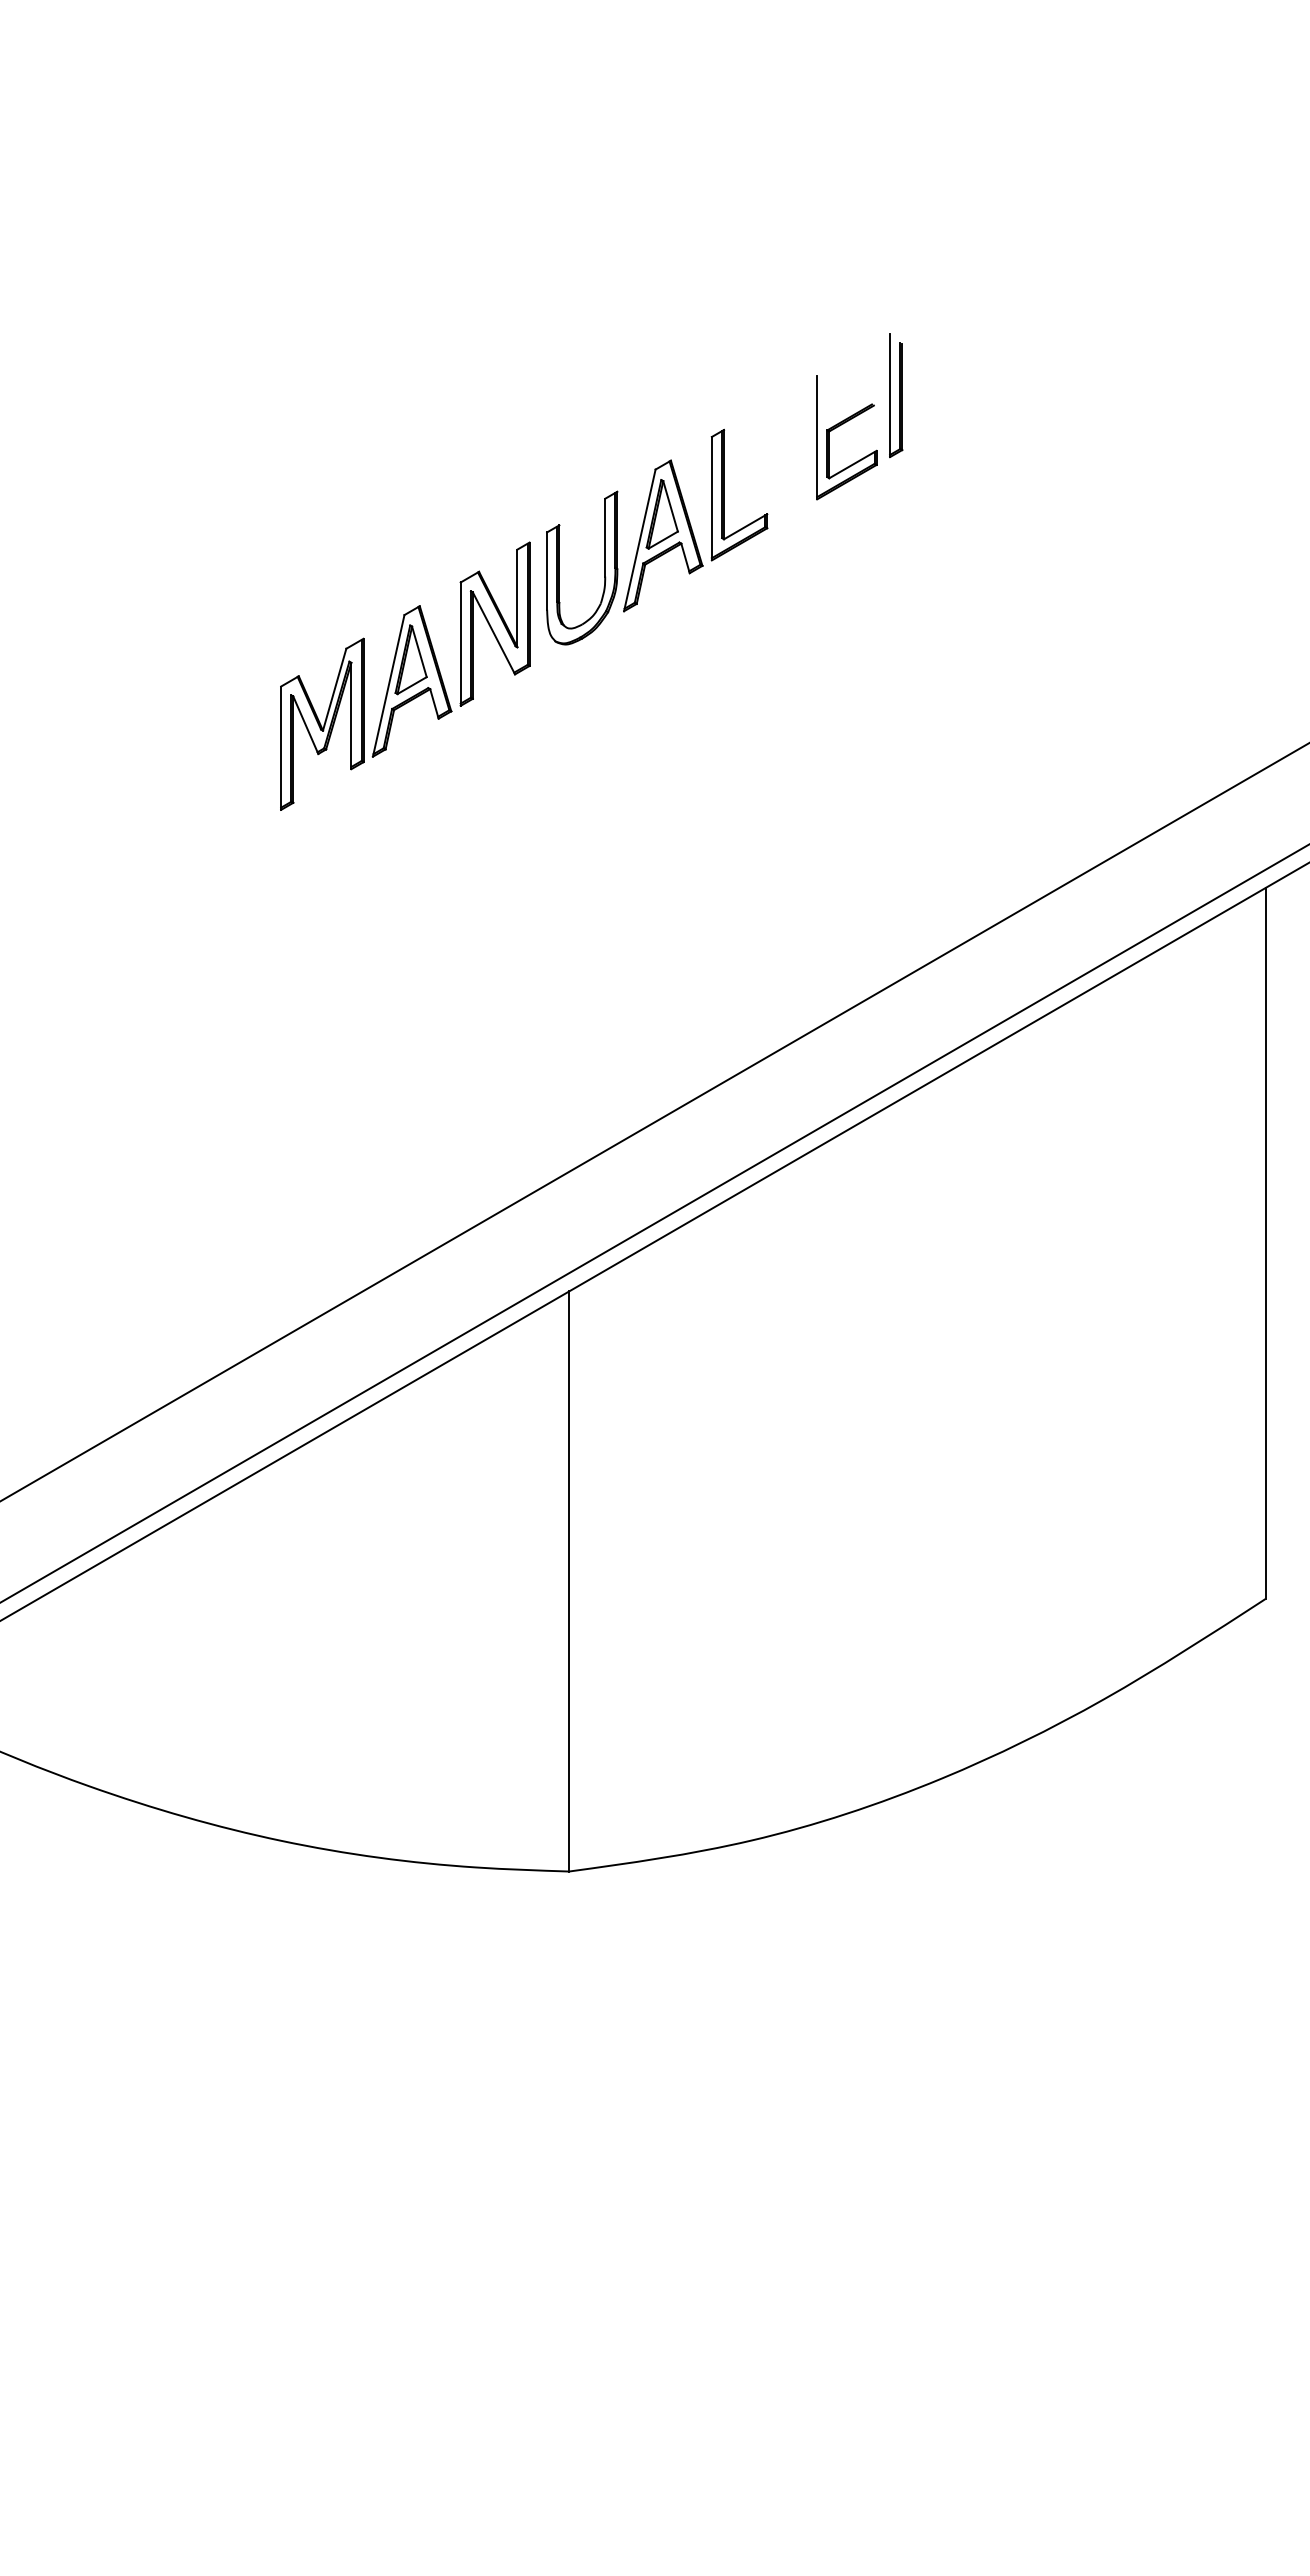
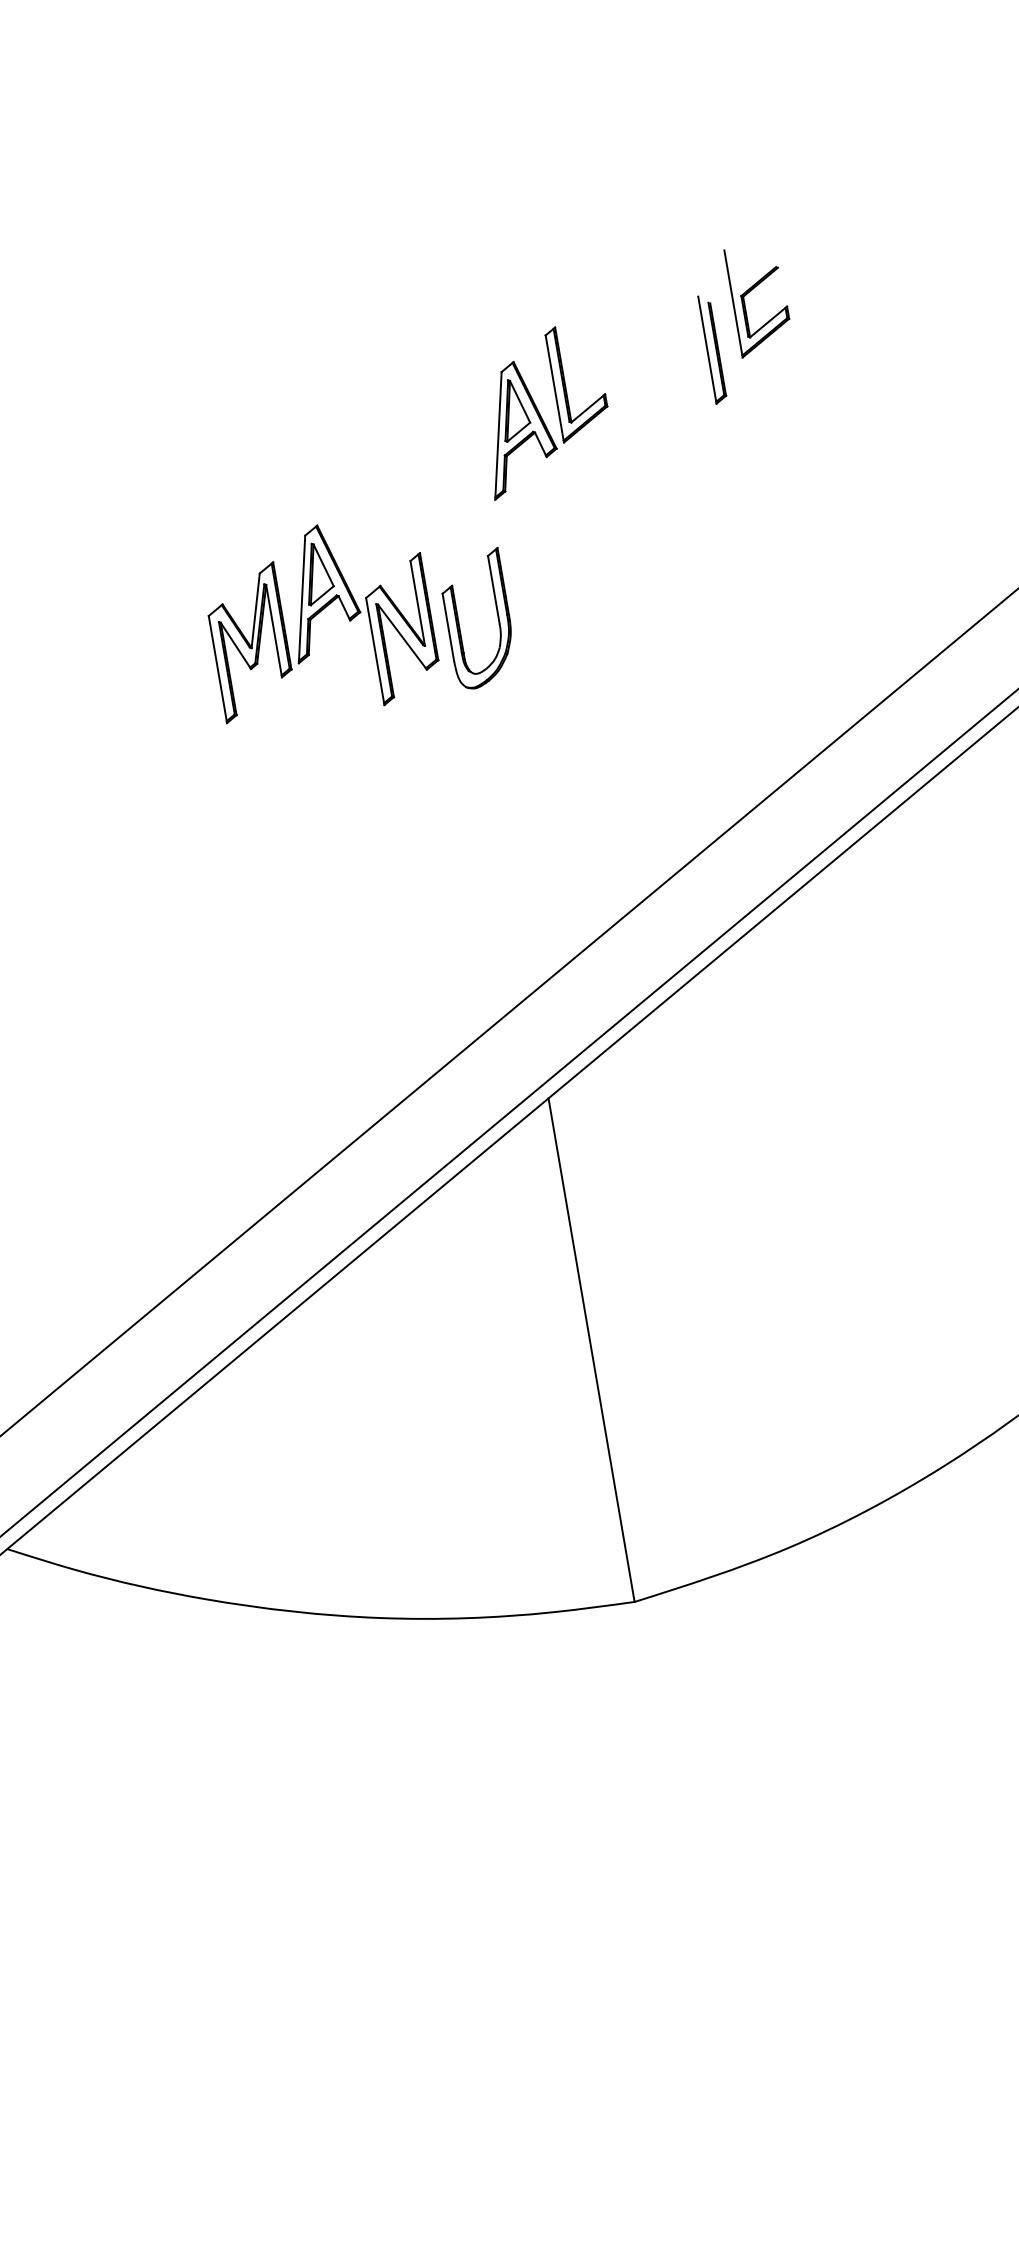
part: (896, 395) -> (712, 349), moved
part: (838, 427) -> (750, 291), moved
part: (604, 567) -> (497, 615), moved
part: (494, 623) -> (401, 628), moved

